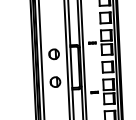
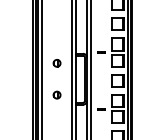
part: (53, 54) -> (56, 63), size x0.62
part: (54, 81) -> (56, 94), size x0.62

